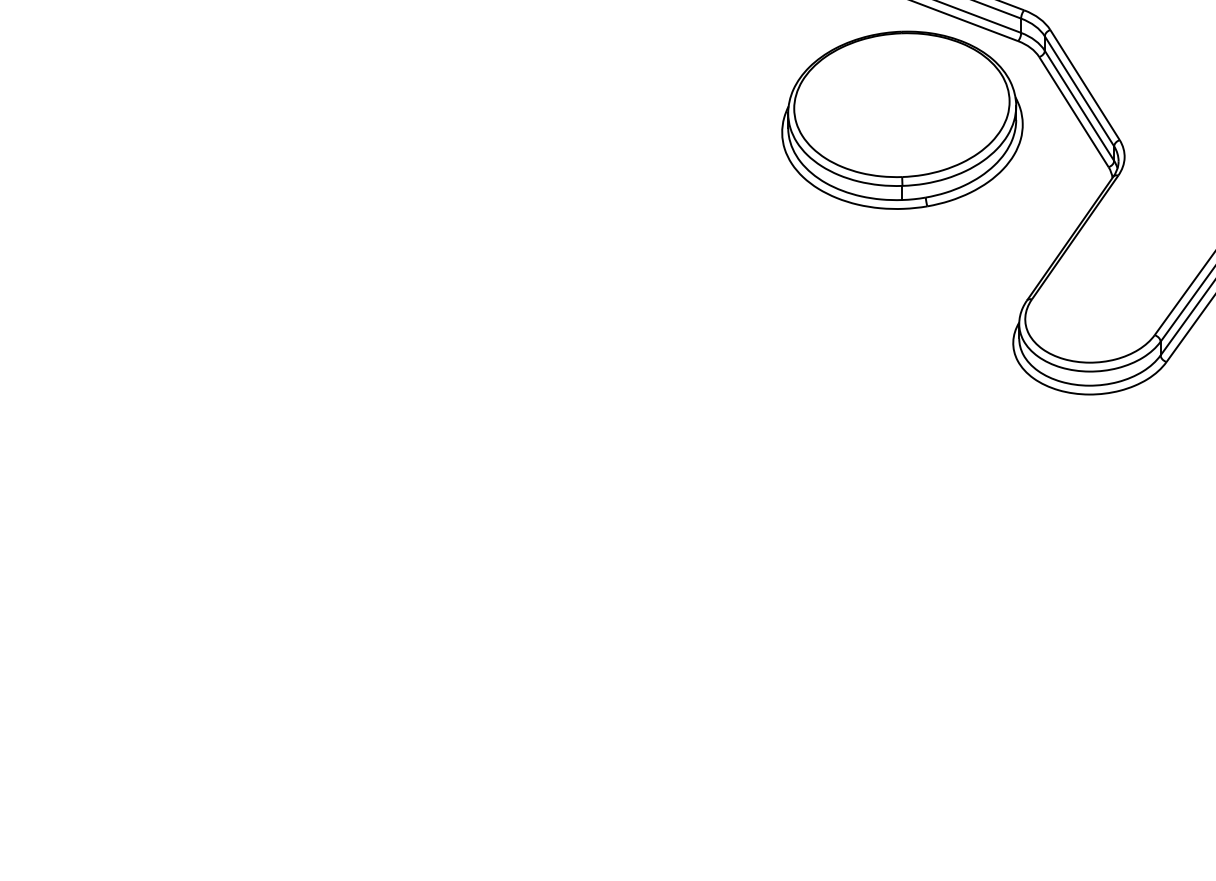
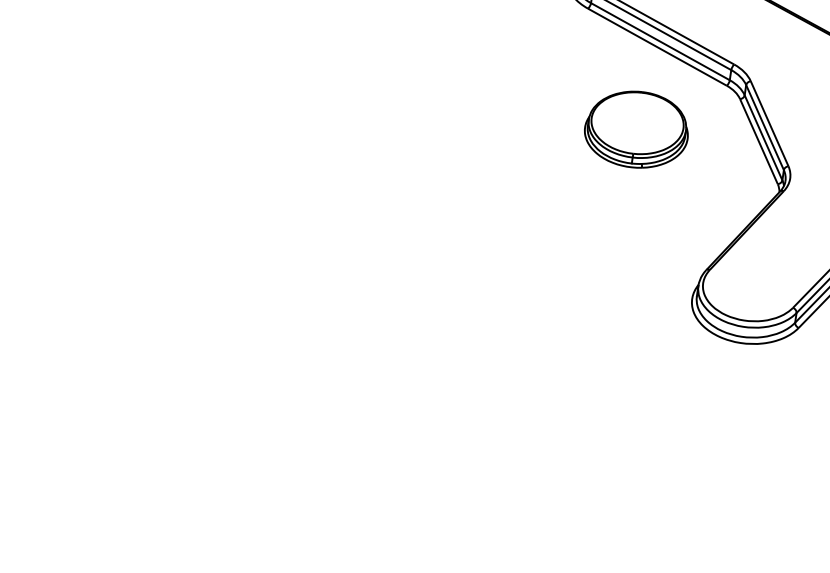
part: (902, 119) -> (636, 129), size x0.6

